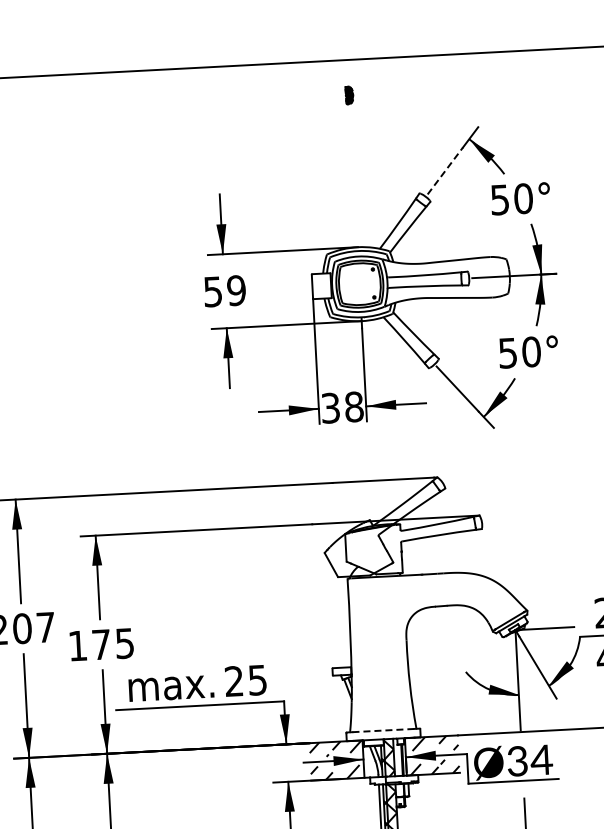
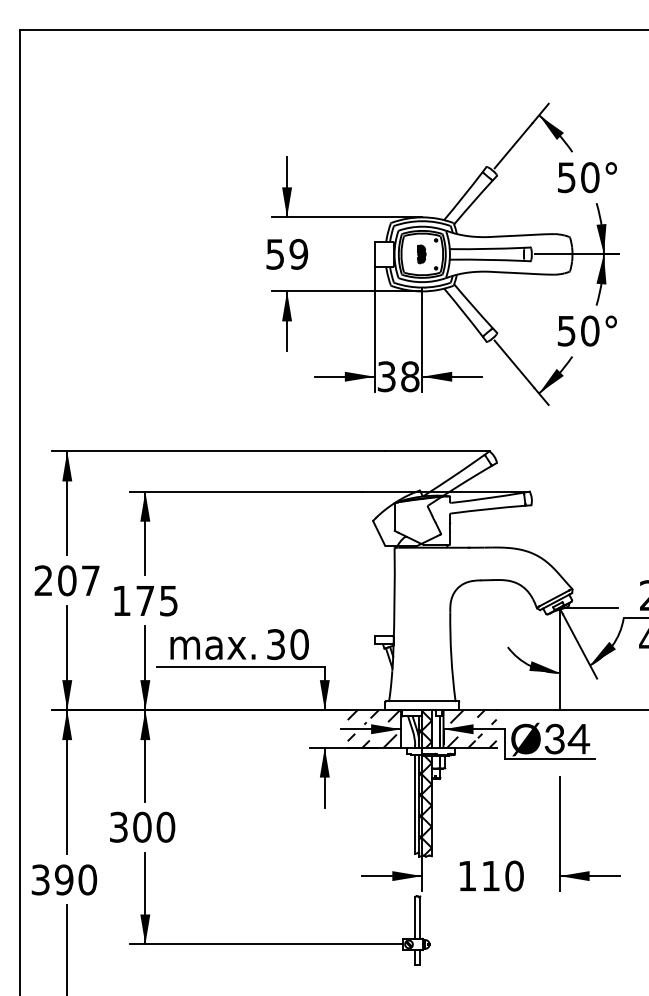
part: (349, 95) -> (421, 254), moved
line: (445, 170) -> (513, 145), dashed -> solid
text: (245, 680) -> (287, 644), 25 -> 30
line: (383, 730) -> (422, 701), dashed -> solid

